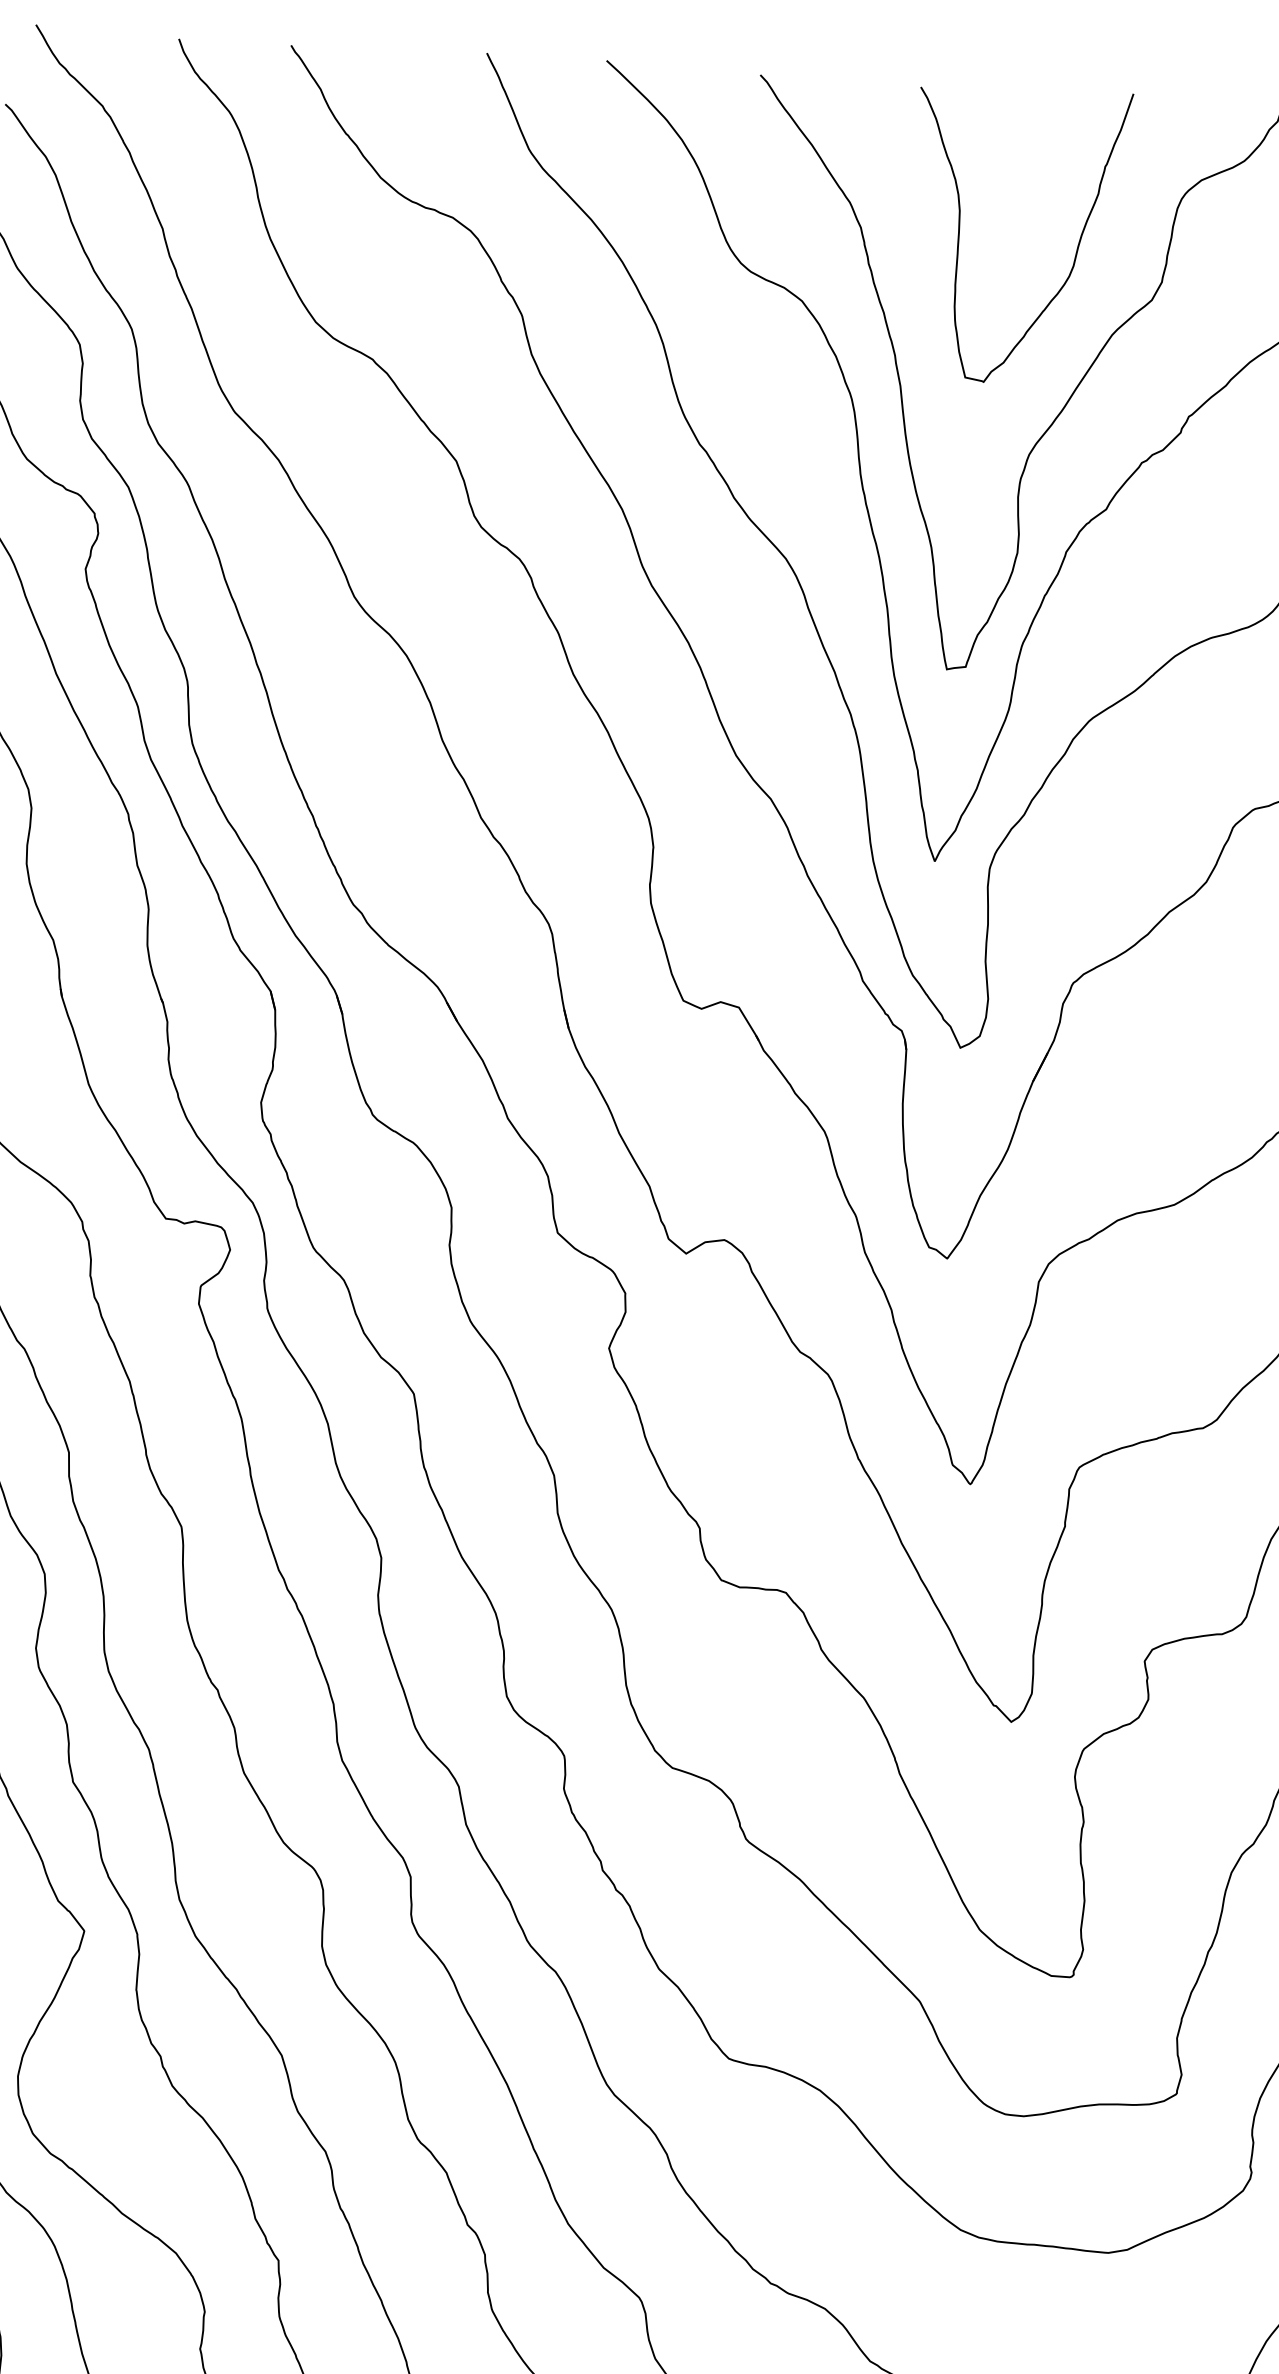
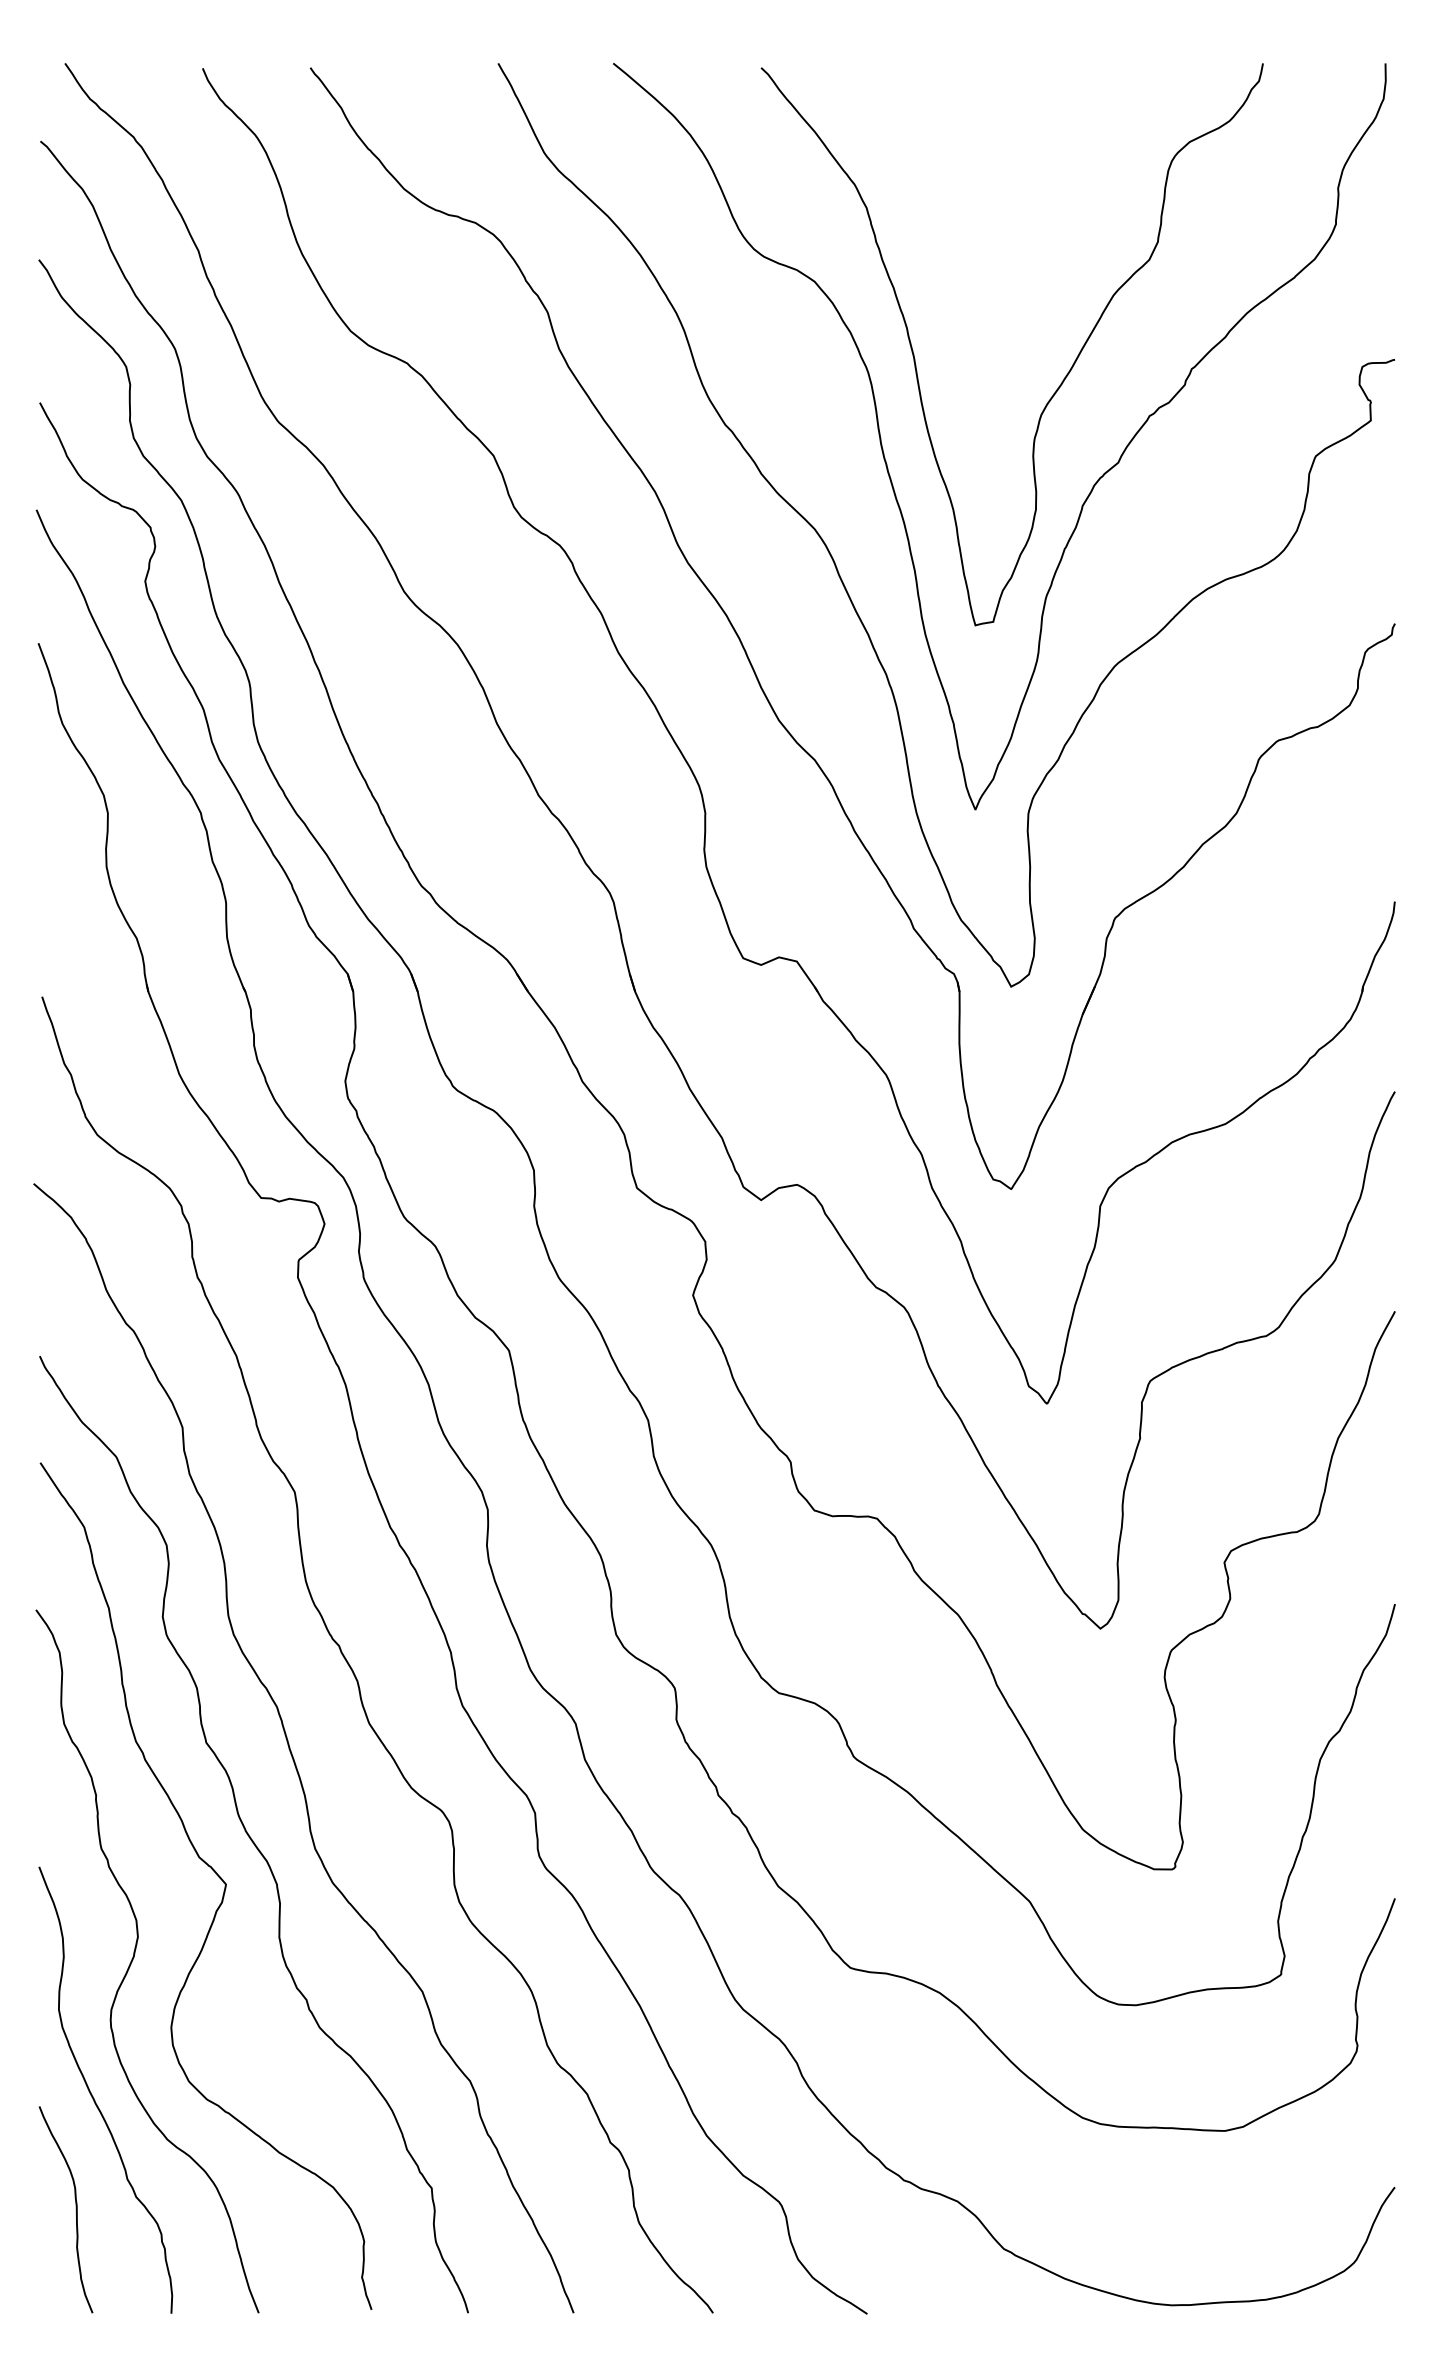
curve: (959, 232) -> (961, 206), removed

